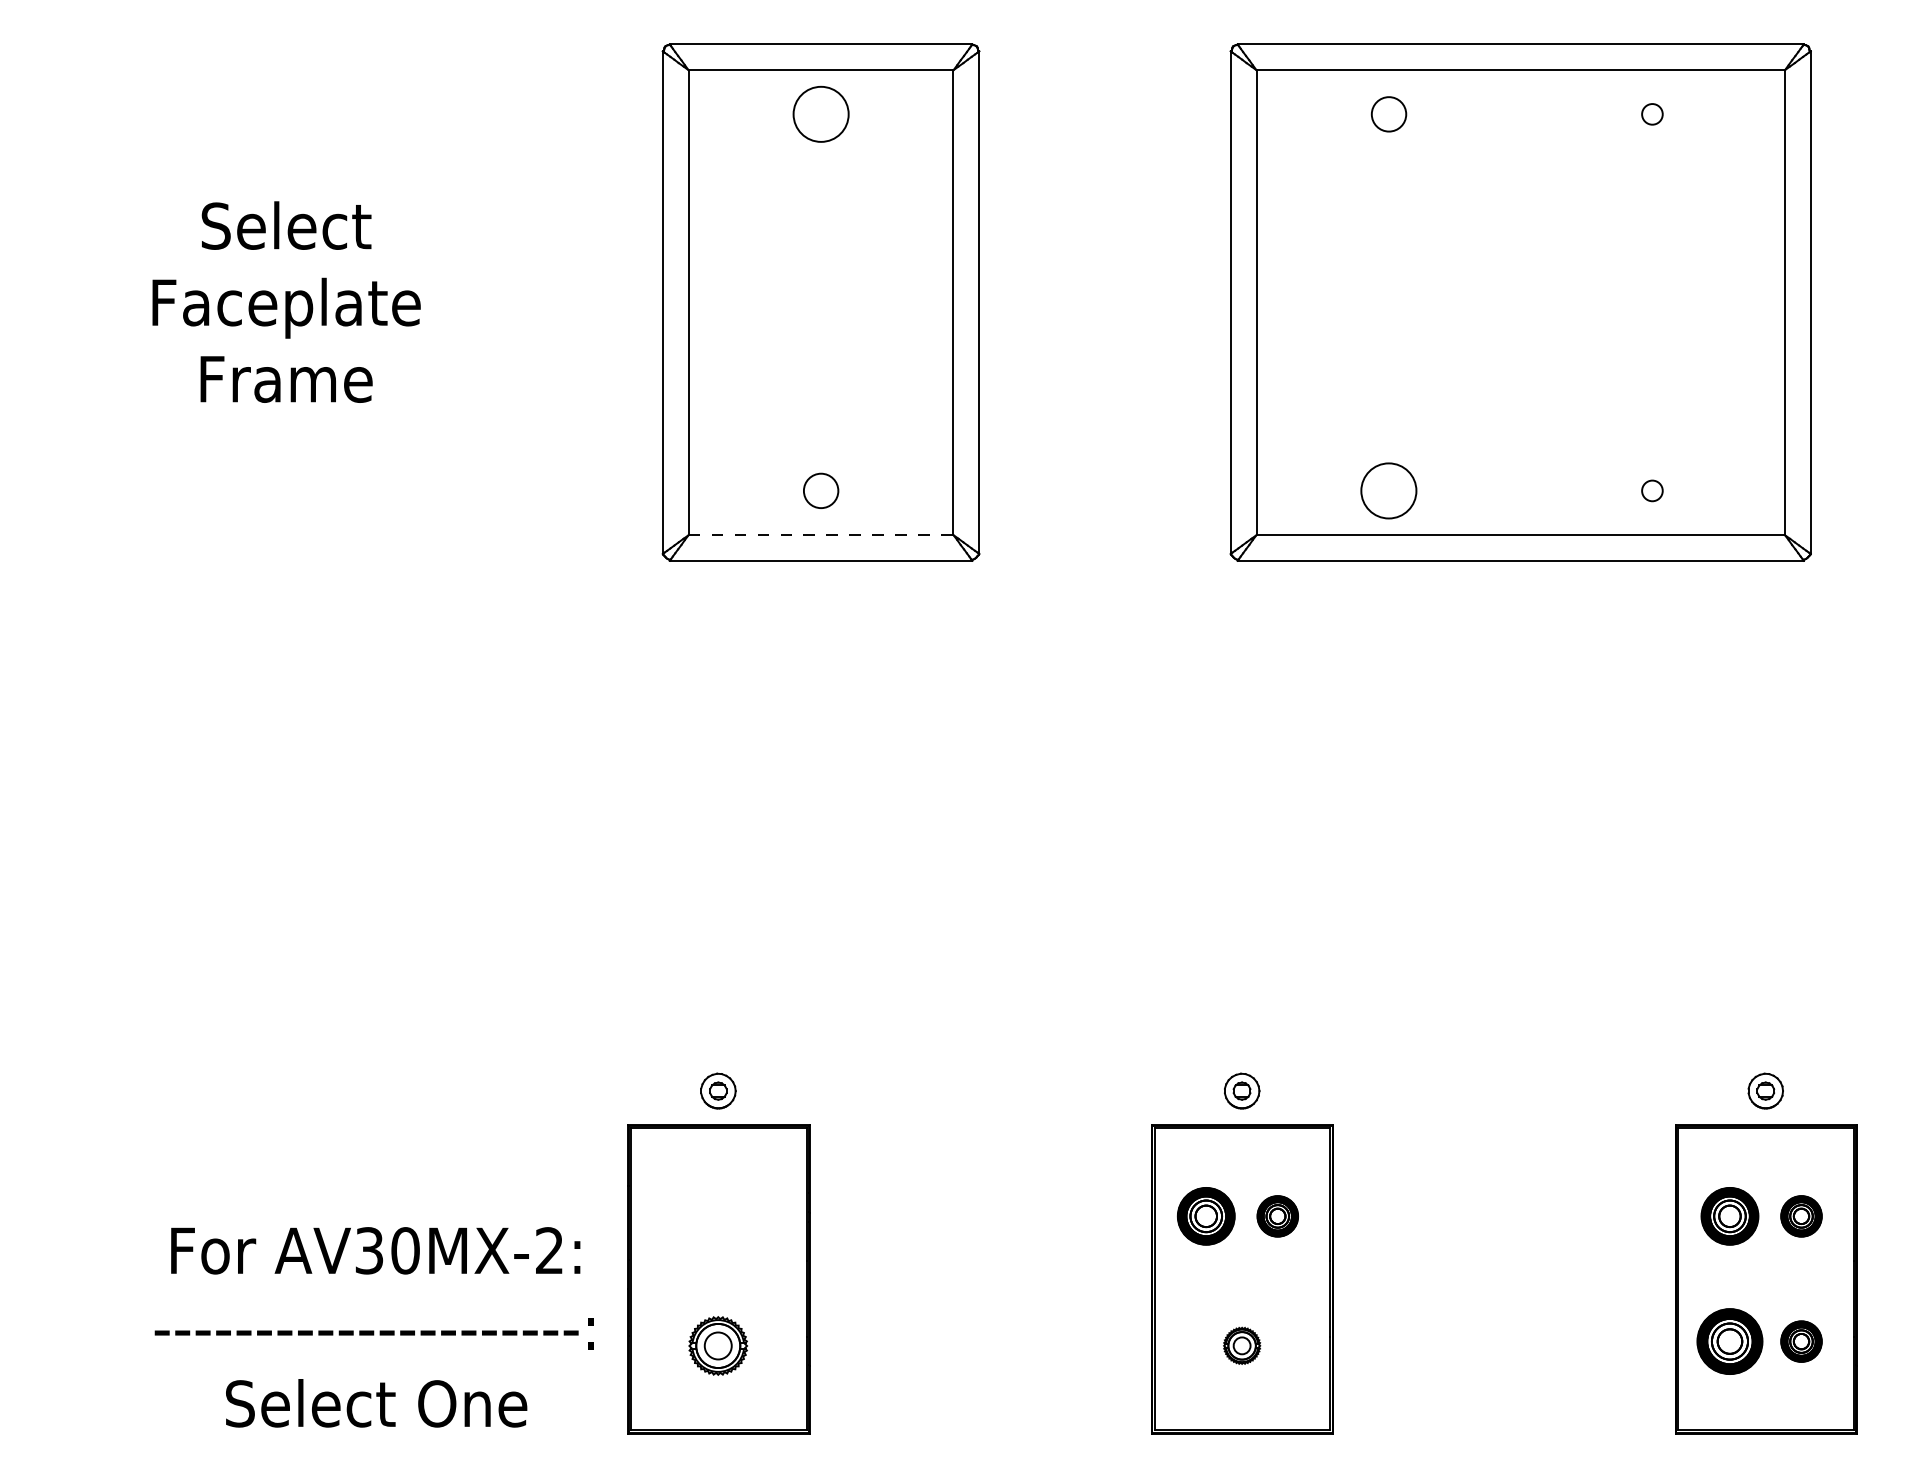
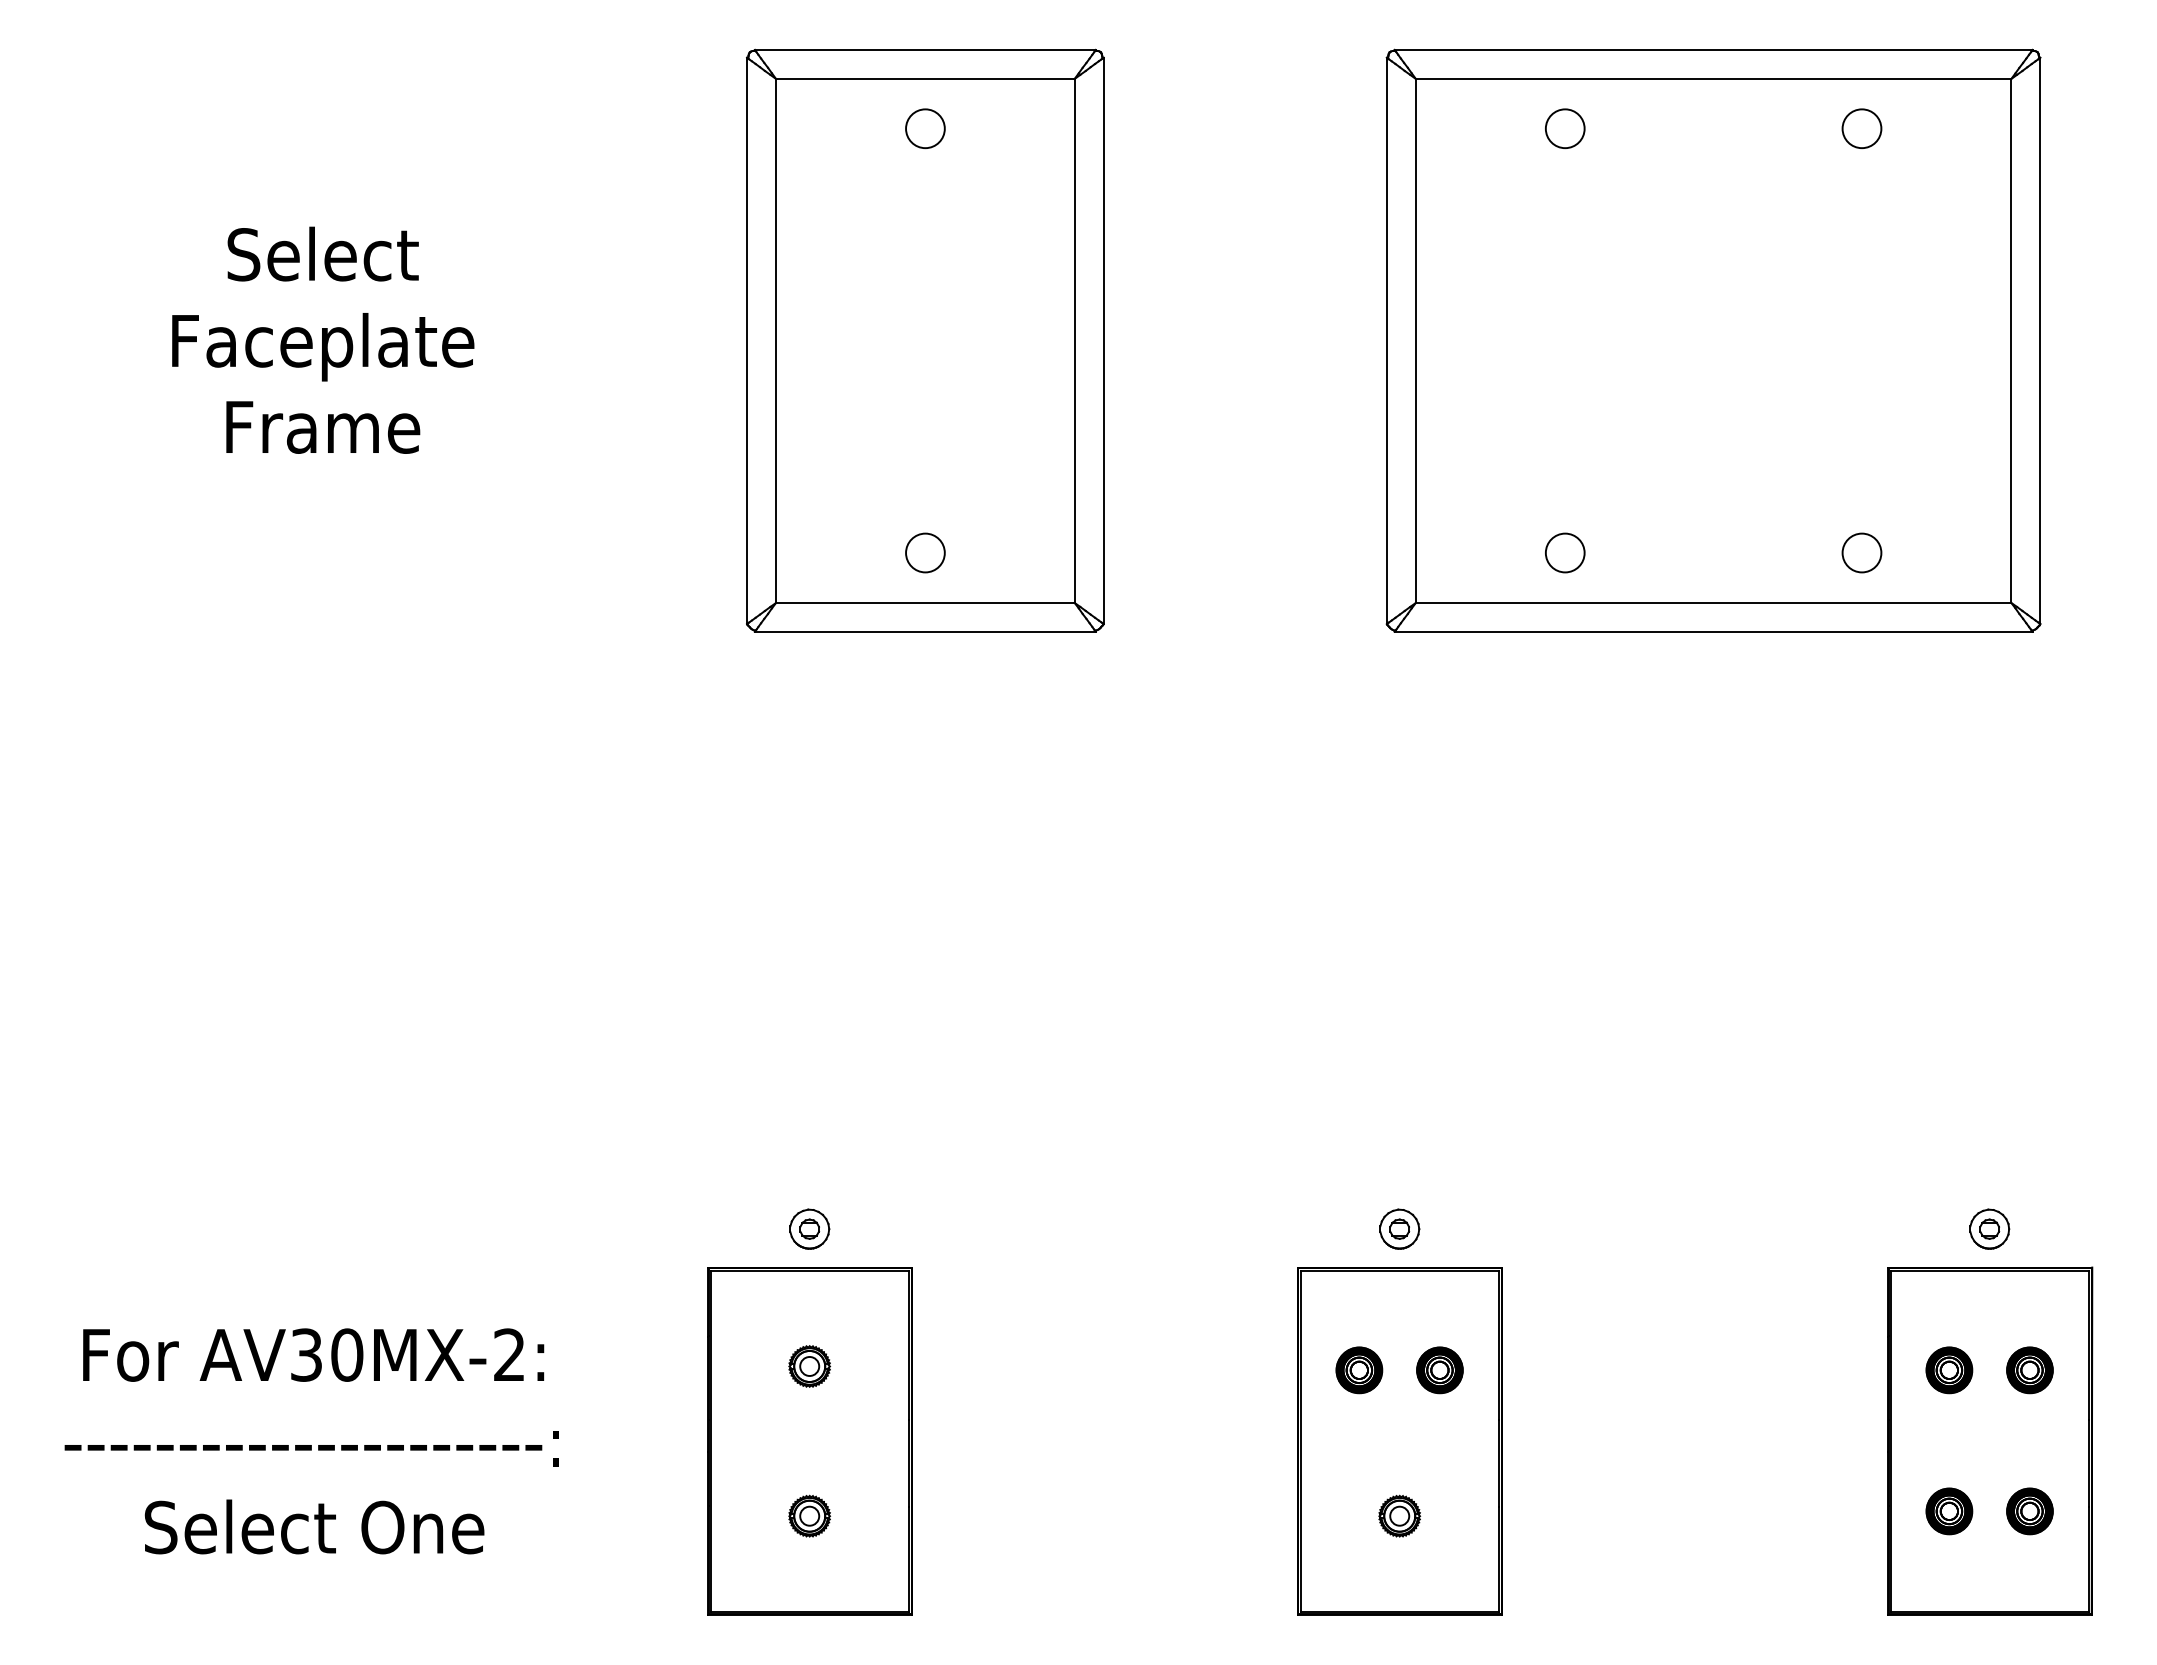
circle: (821, 114) -> (925, 128), size x0.62
circle: (1651, 114) -> (1861, 128), size x1.67
circle: (1389, 490) -> (1565, 552), size x0.62
circle: (1651, 490) -> (1861, 552), size x1.67
line: (821, 534) -> (925, 602), dashed -> solid
part: (718, 1212) -> (809, 1366), added
part: (1206, 1216) -> (1359, 1370), size x0.71
part: (1730, 1216) -> (1949, 1370), size x0.71
text: (373, 1327) -> (311, 1441), moved
part: (1730, 1341) -> (1949, 1511), size x0.62
part: (718, 1345) -> (809, 1515), size x0.62

